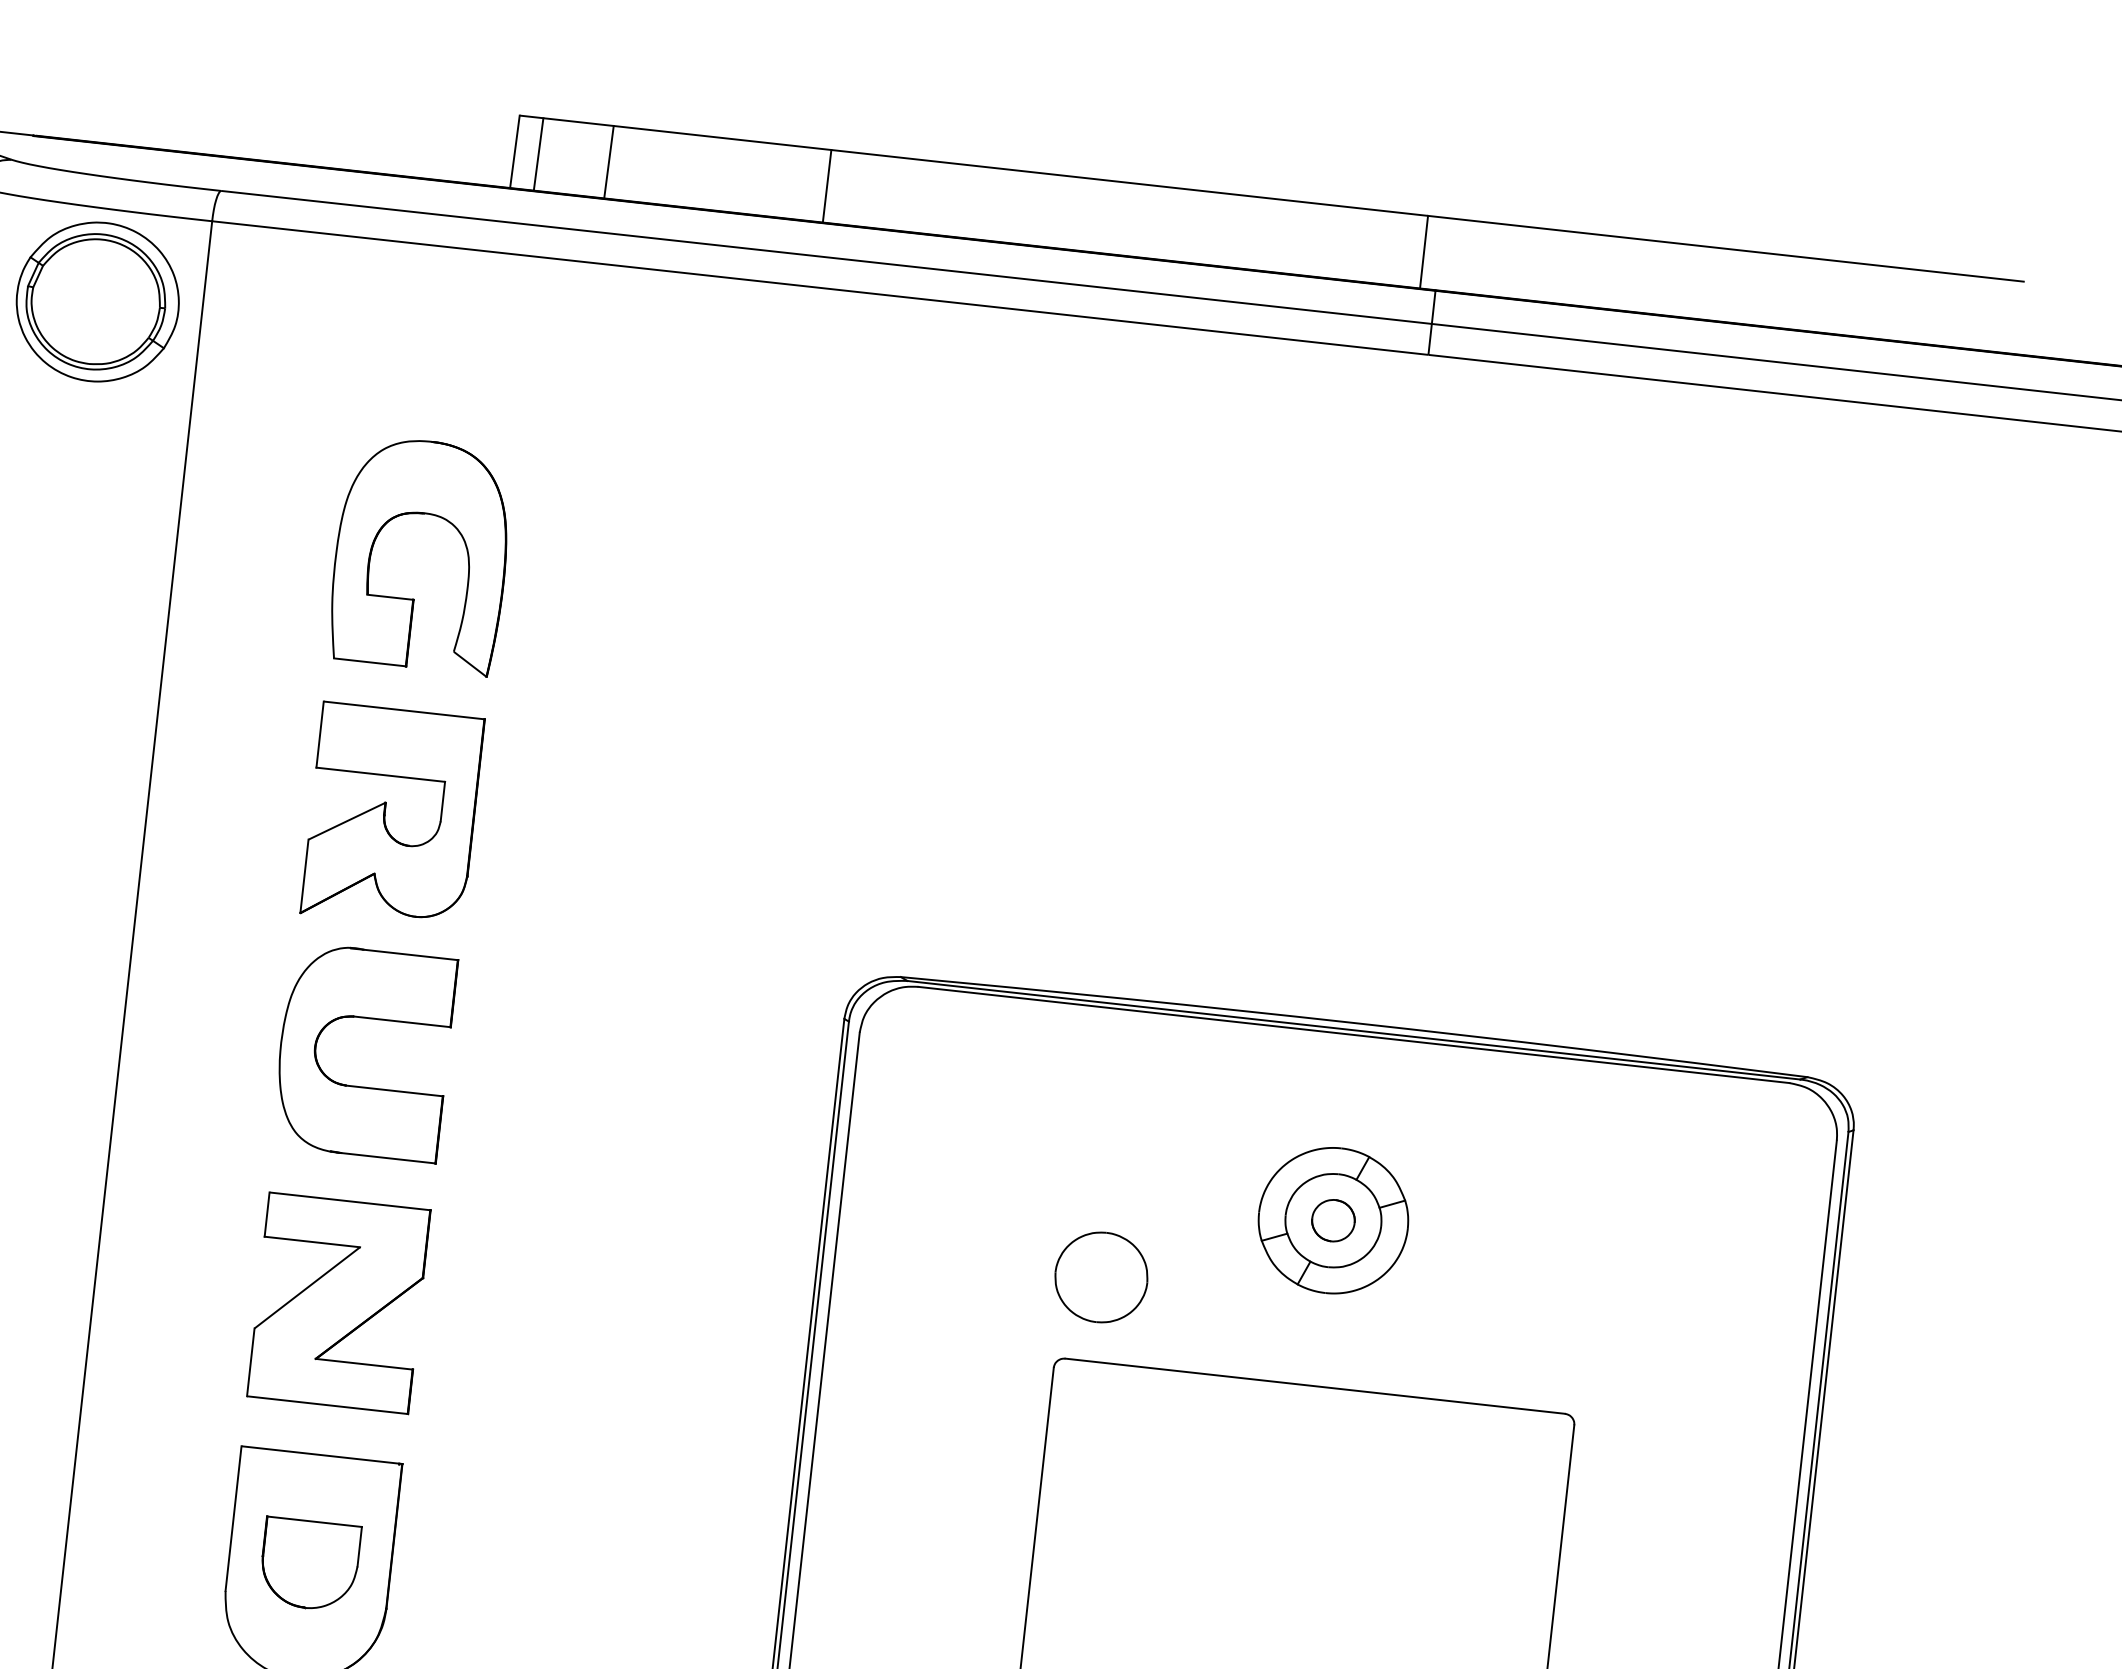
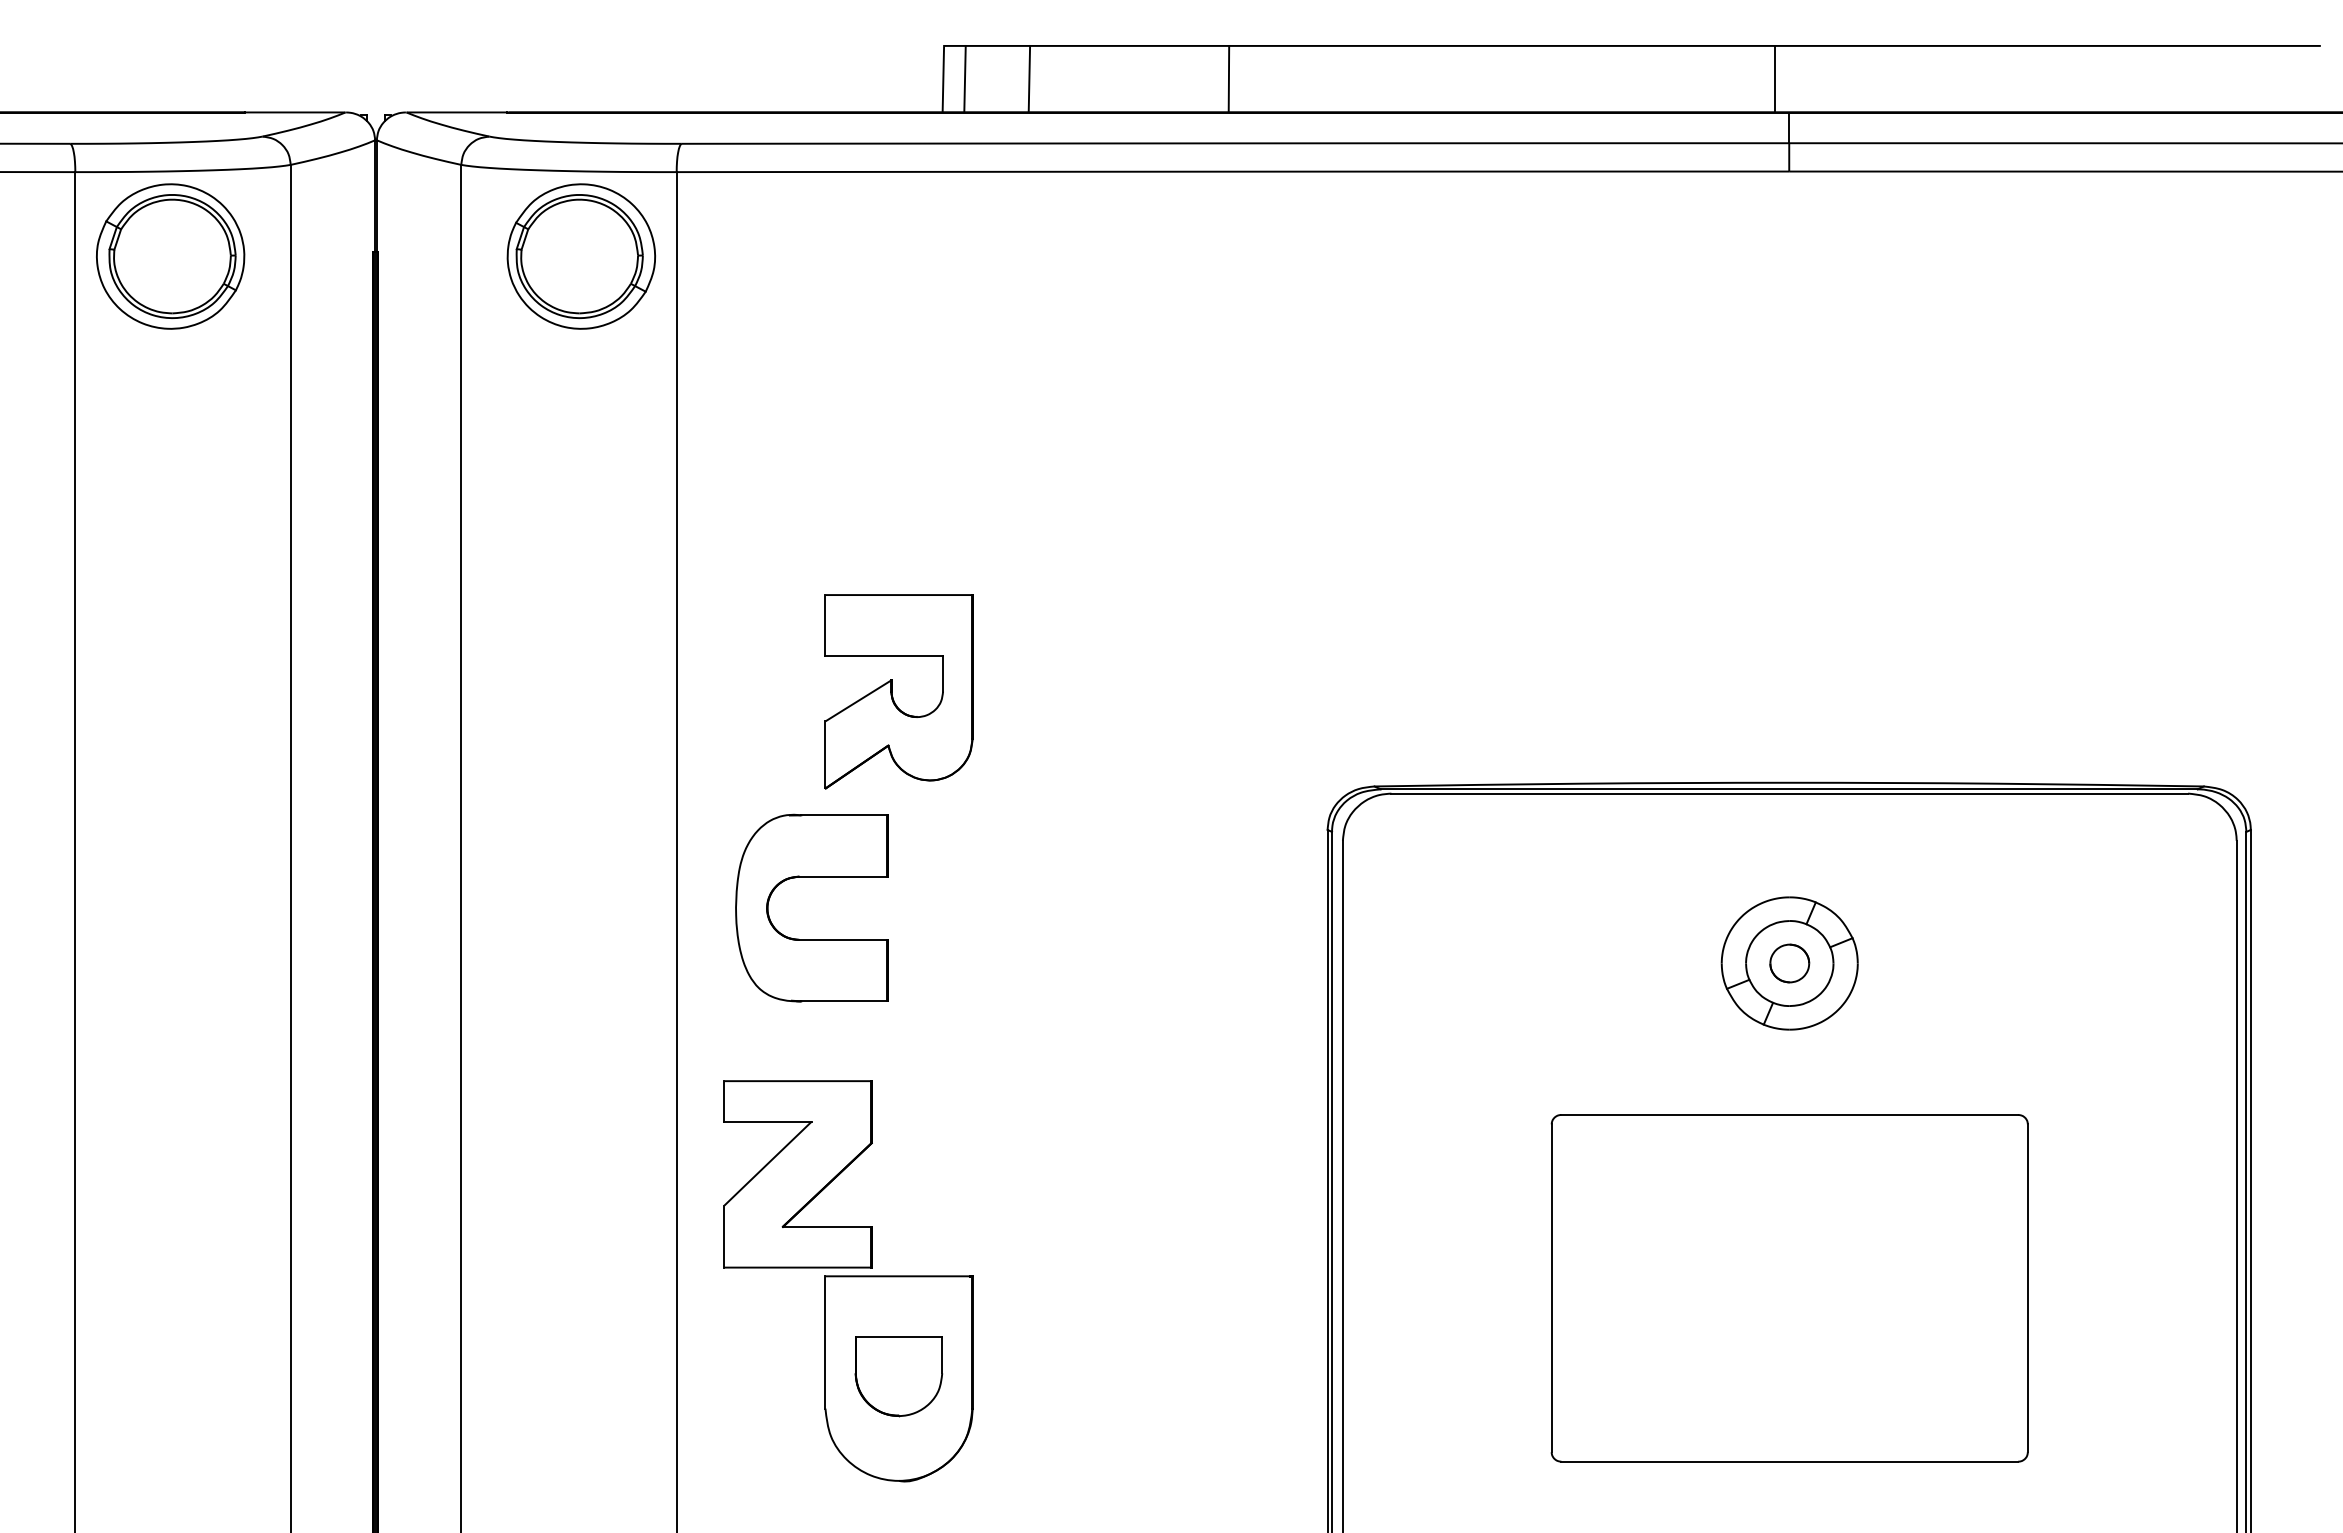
part: (424, 515) -> (897, 416), removed
part: (367, 1018) -> (811, 877), moved
part: (1101, 1276) -> (1585, 1037), removed
part: (338, 1303) -> (797, 1174), moved

